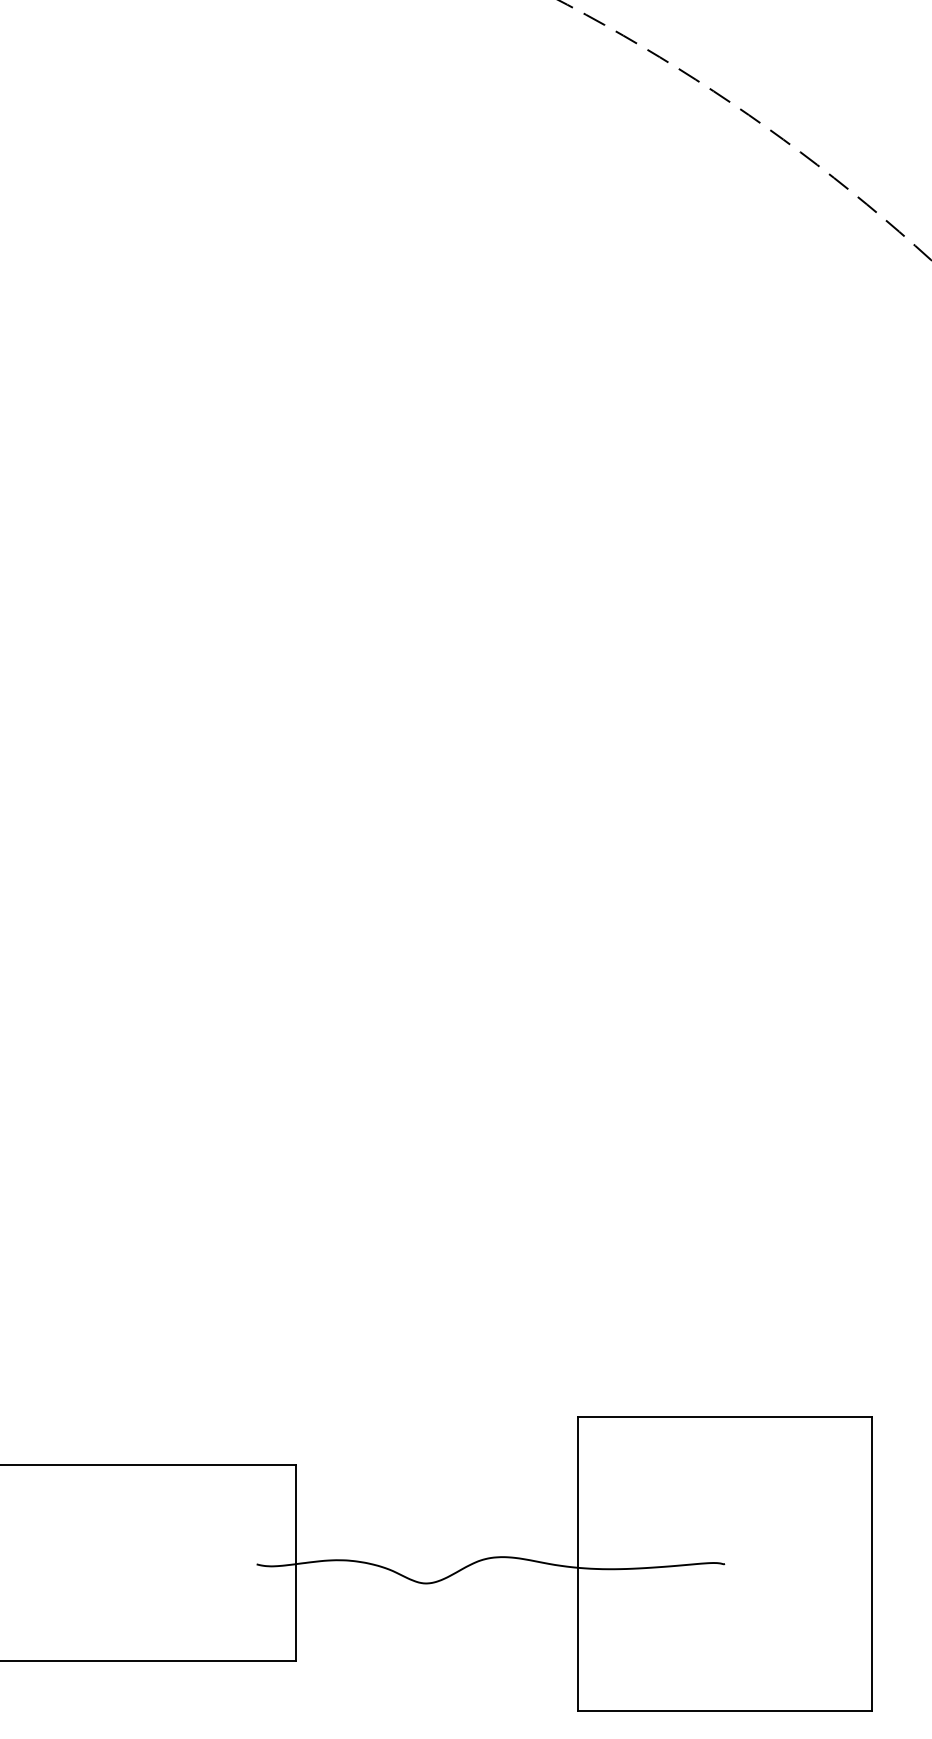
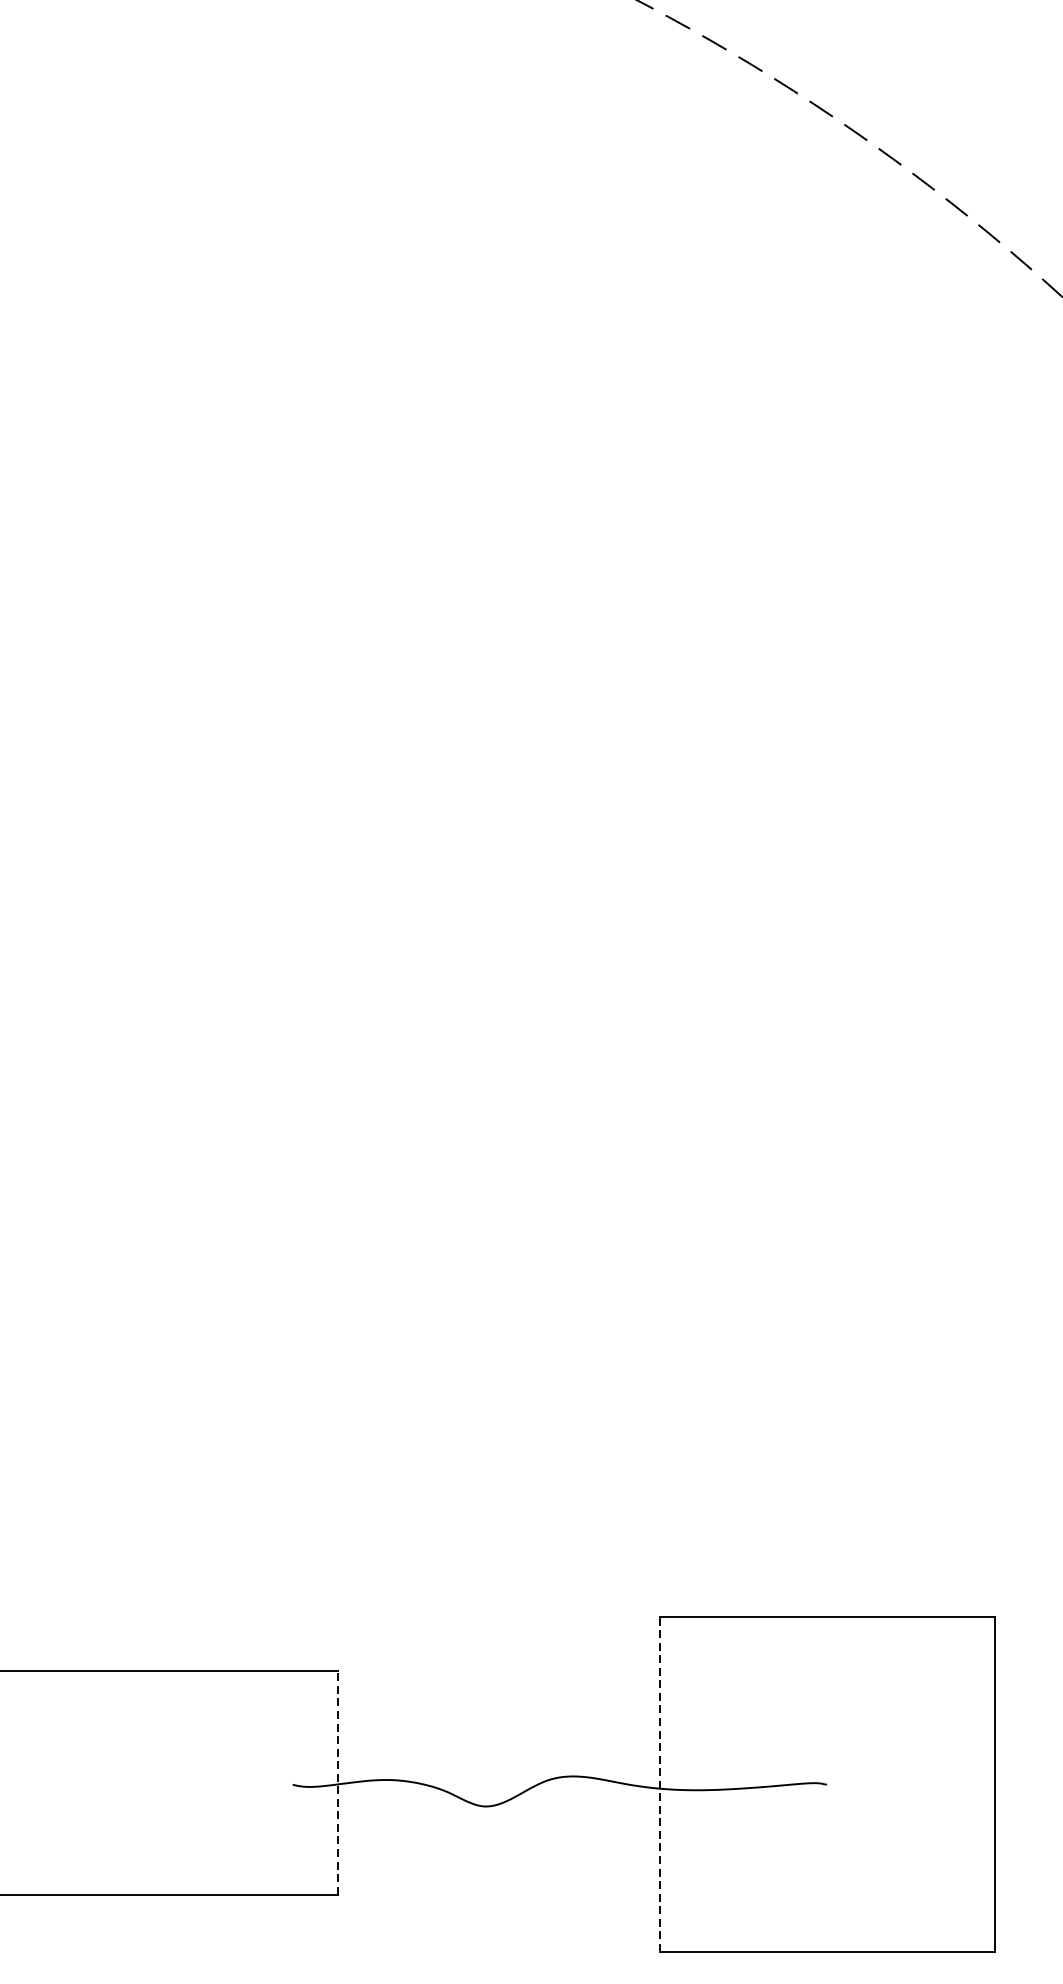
line: (296, 1562) -> (338, 1782), solid -> dashed
line: (578, 1564) -> (659, 1784), solid -> dashed

